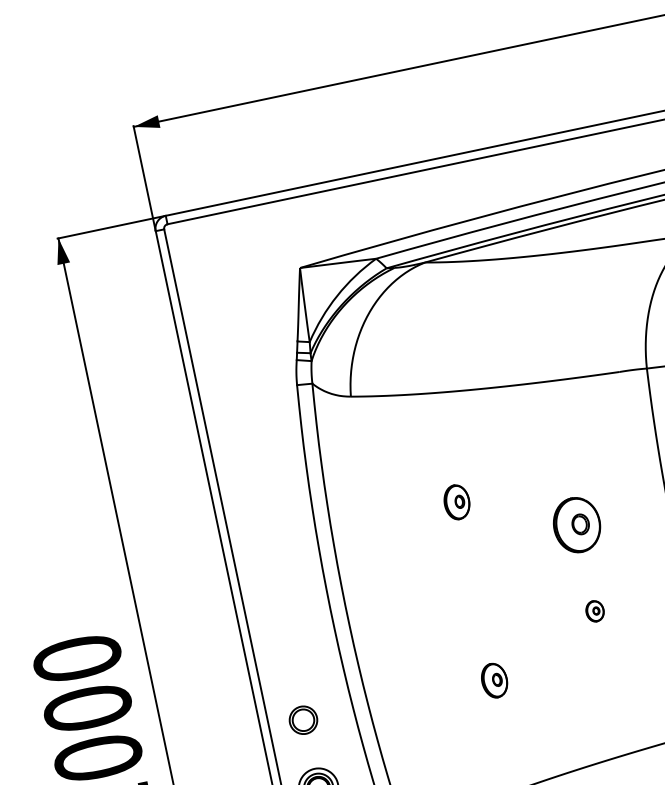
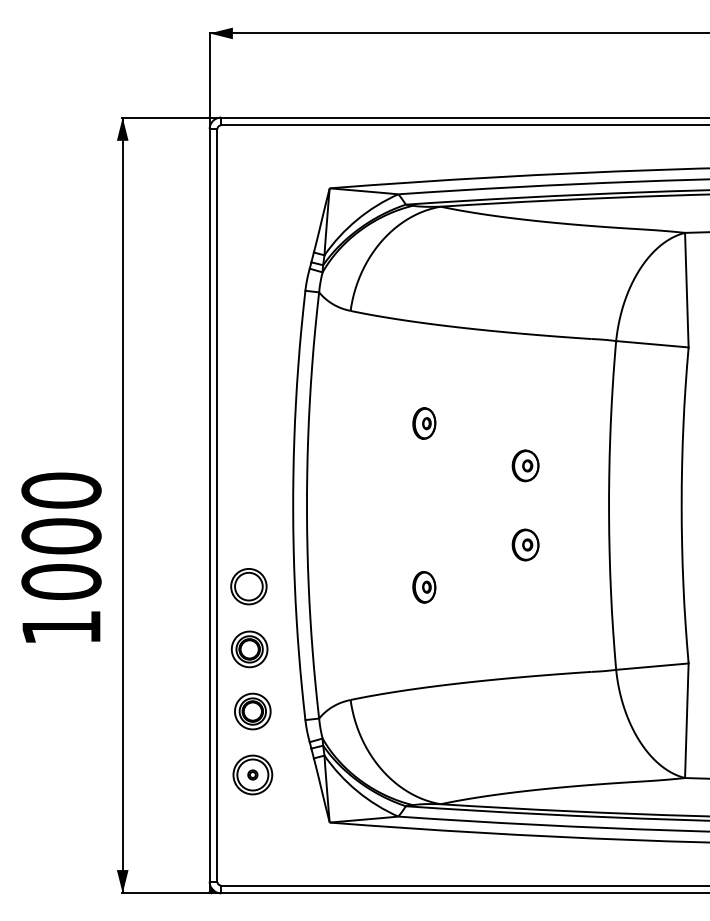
part: (576, 524) -> (525, 465), size x0.62
part: (594, 610) -> (525, 544), size x1.67
part: (302, 720) -> (248, 586), size x1.43

